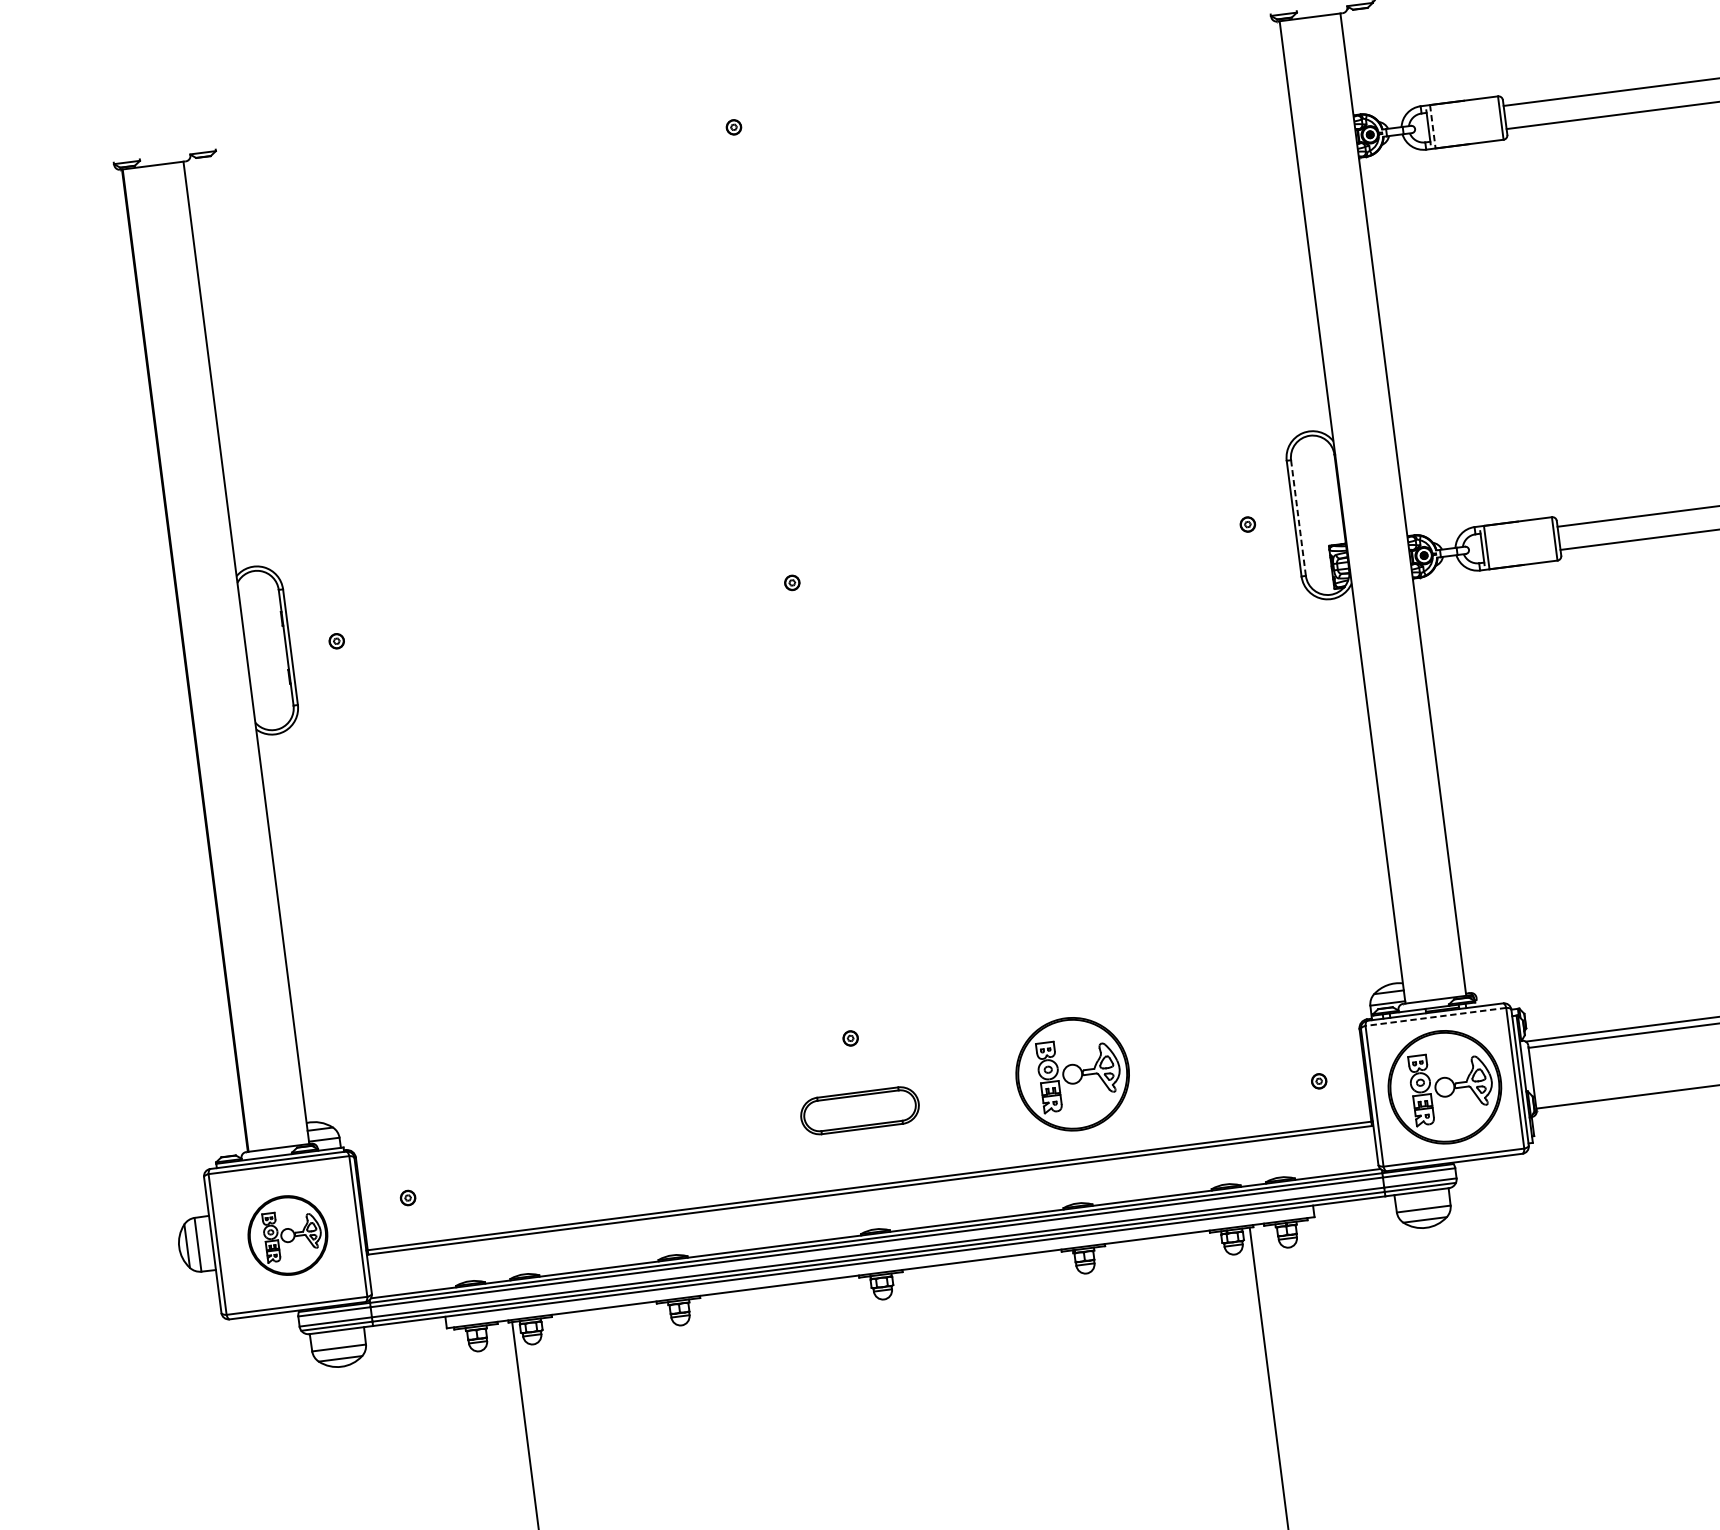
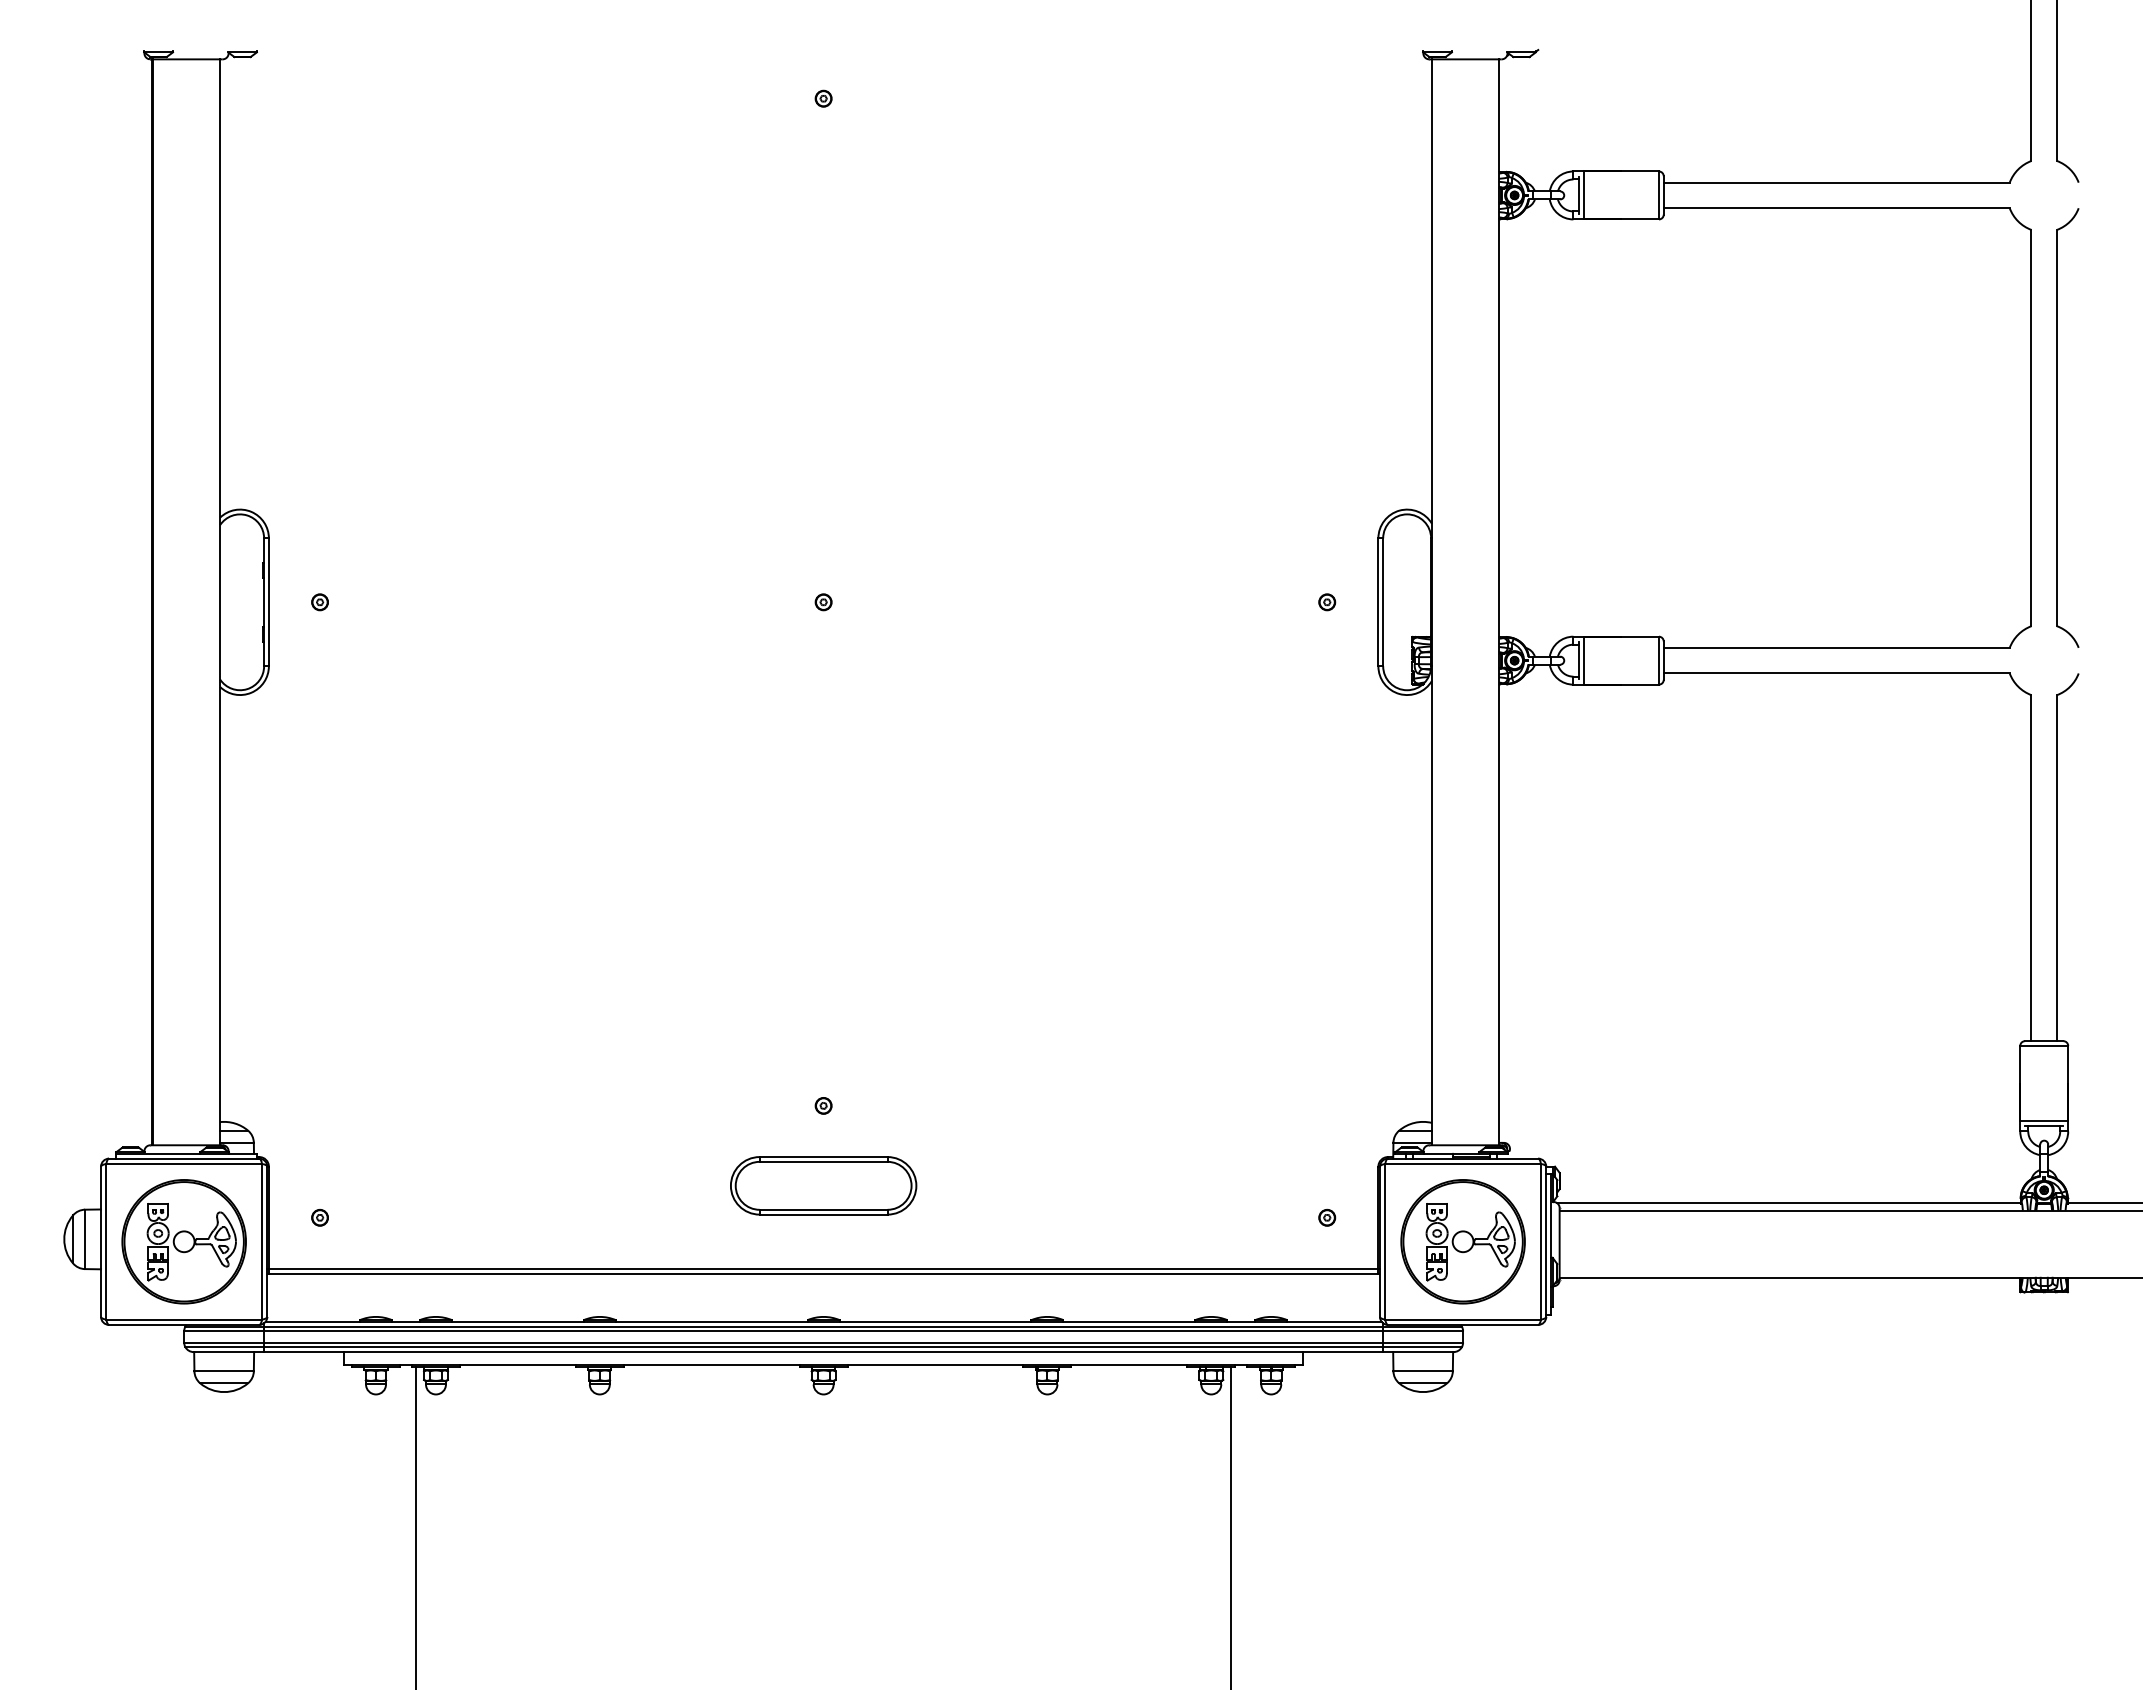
line: (1432, 126) -> (1583, 195), dashed -> solid
line: (1298, 518) -> (1383, 602), dashed -> solid
line: (1436, 1017) -> (1463, 1164), dashed -> solid
part: (1072, 1074) -> (1059, 1175), removed
part: (859, 1110) -> (823, 1185), size x1.43
part: (287, 1235) -> (183, 1241), size x1.43

